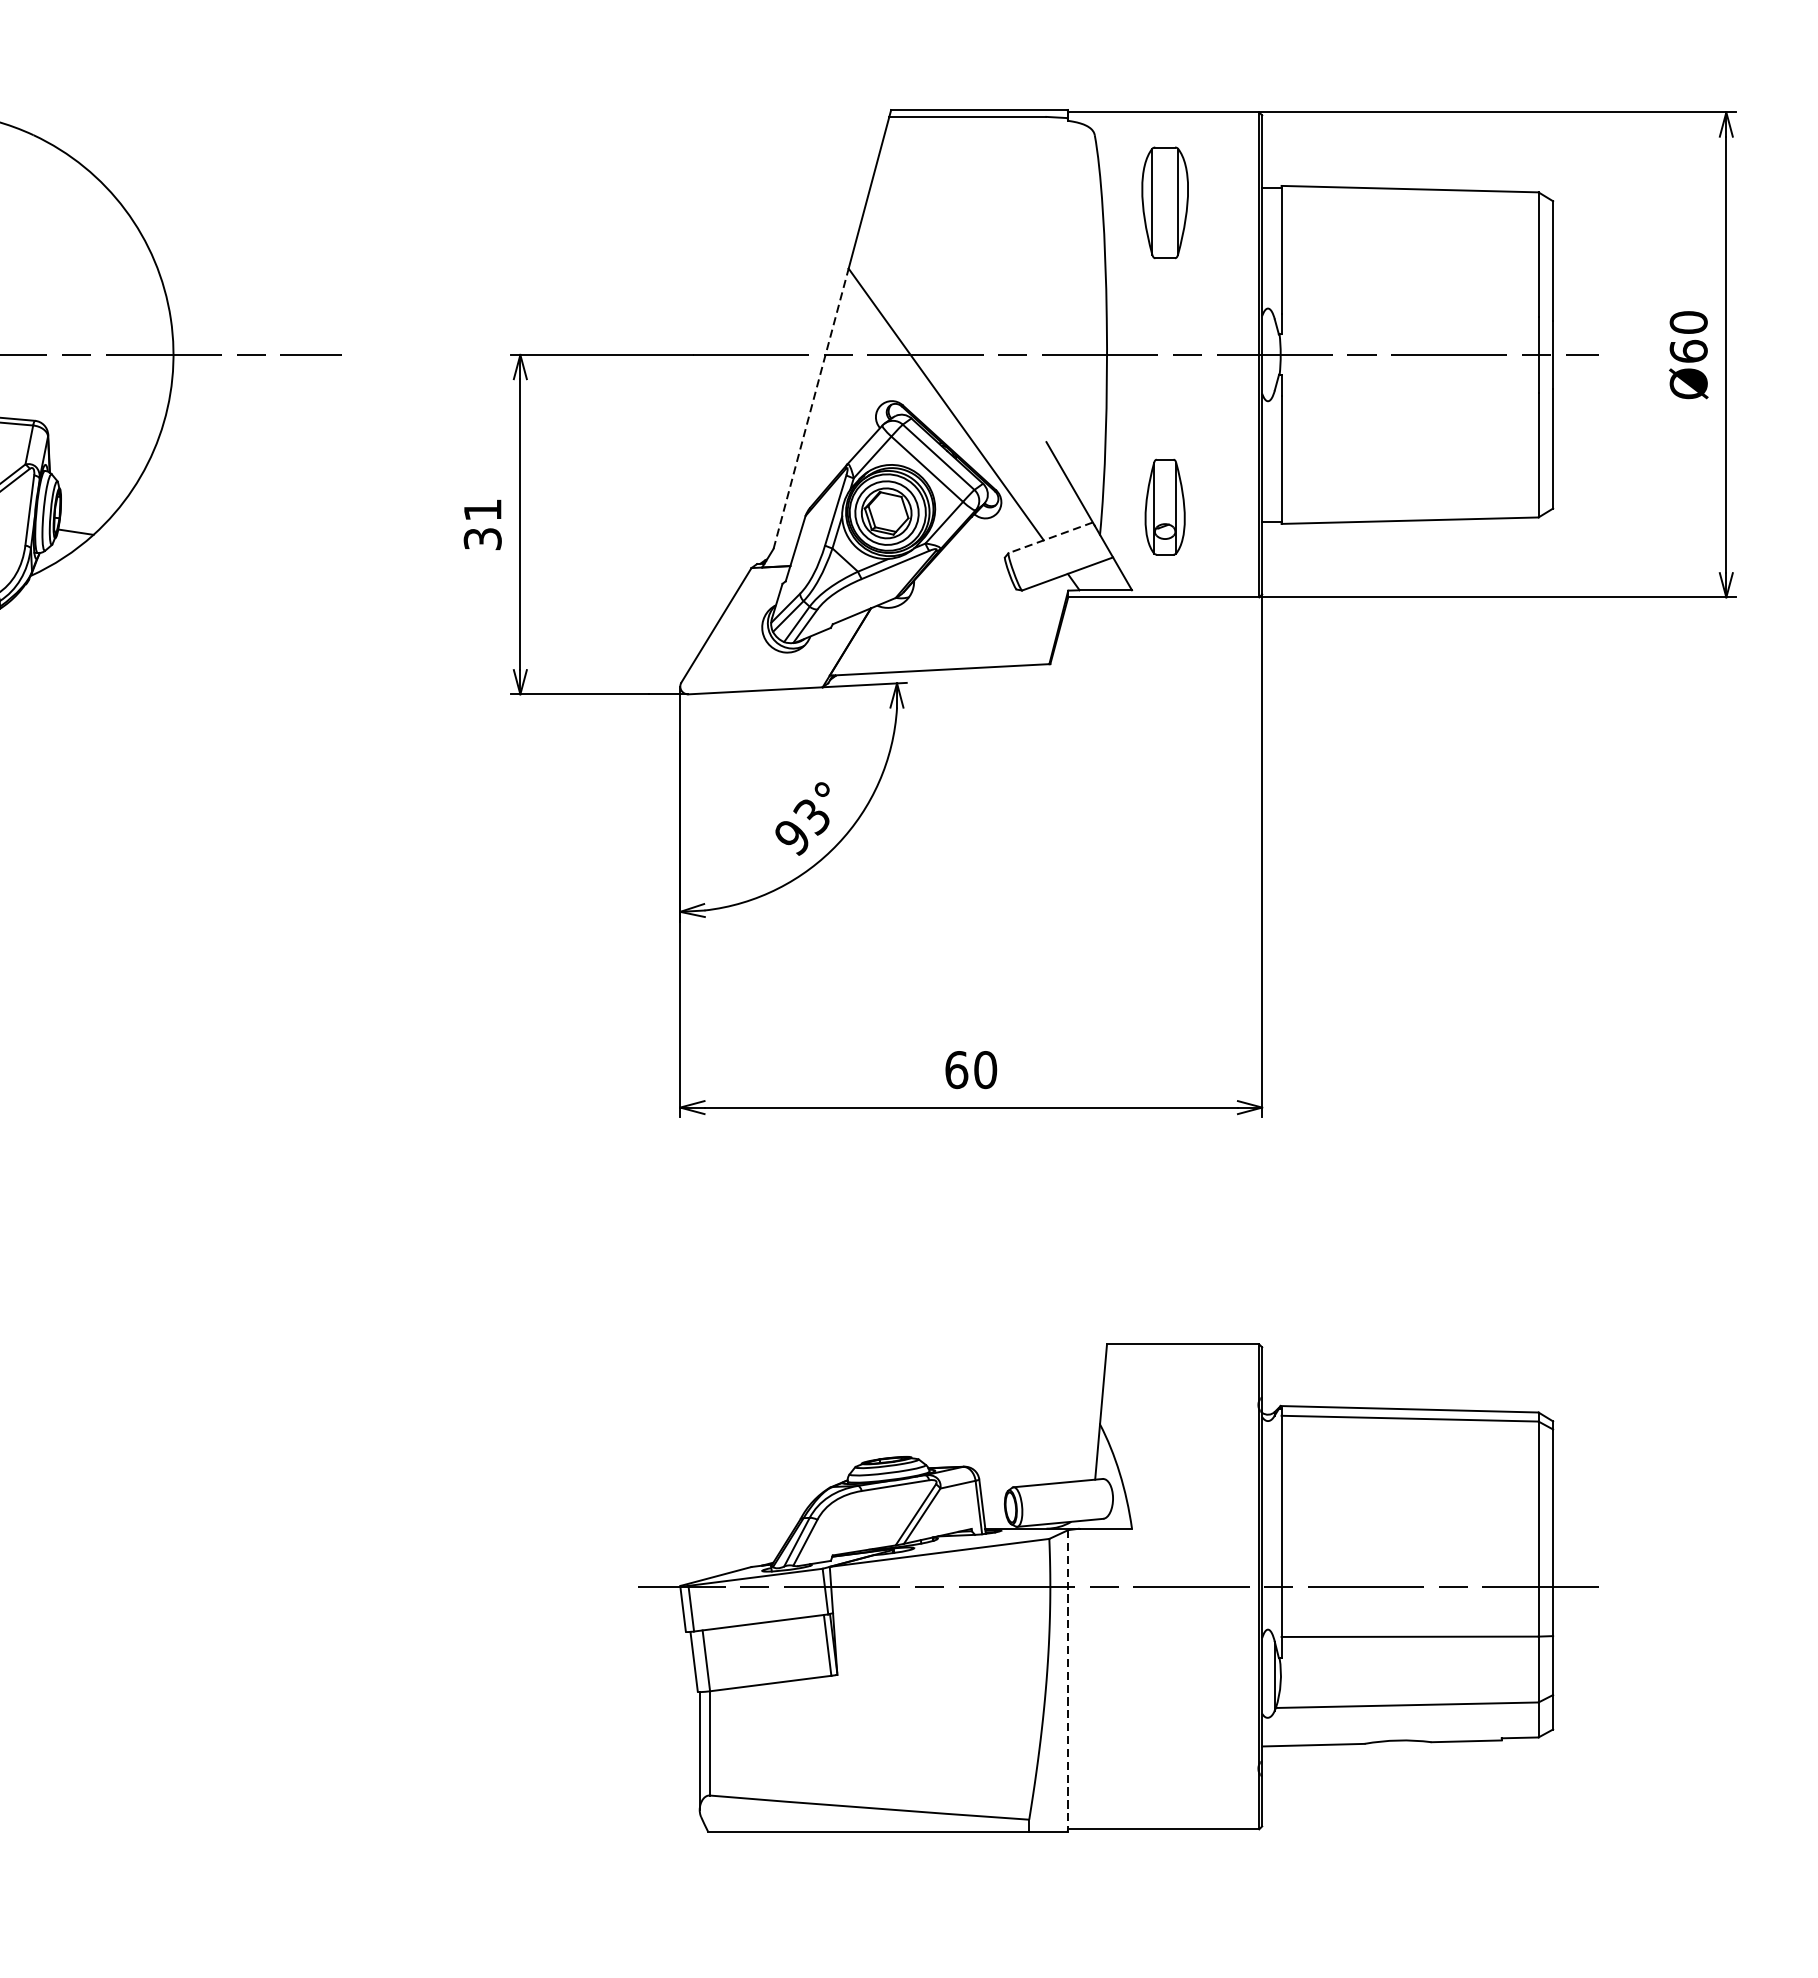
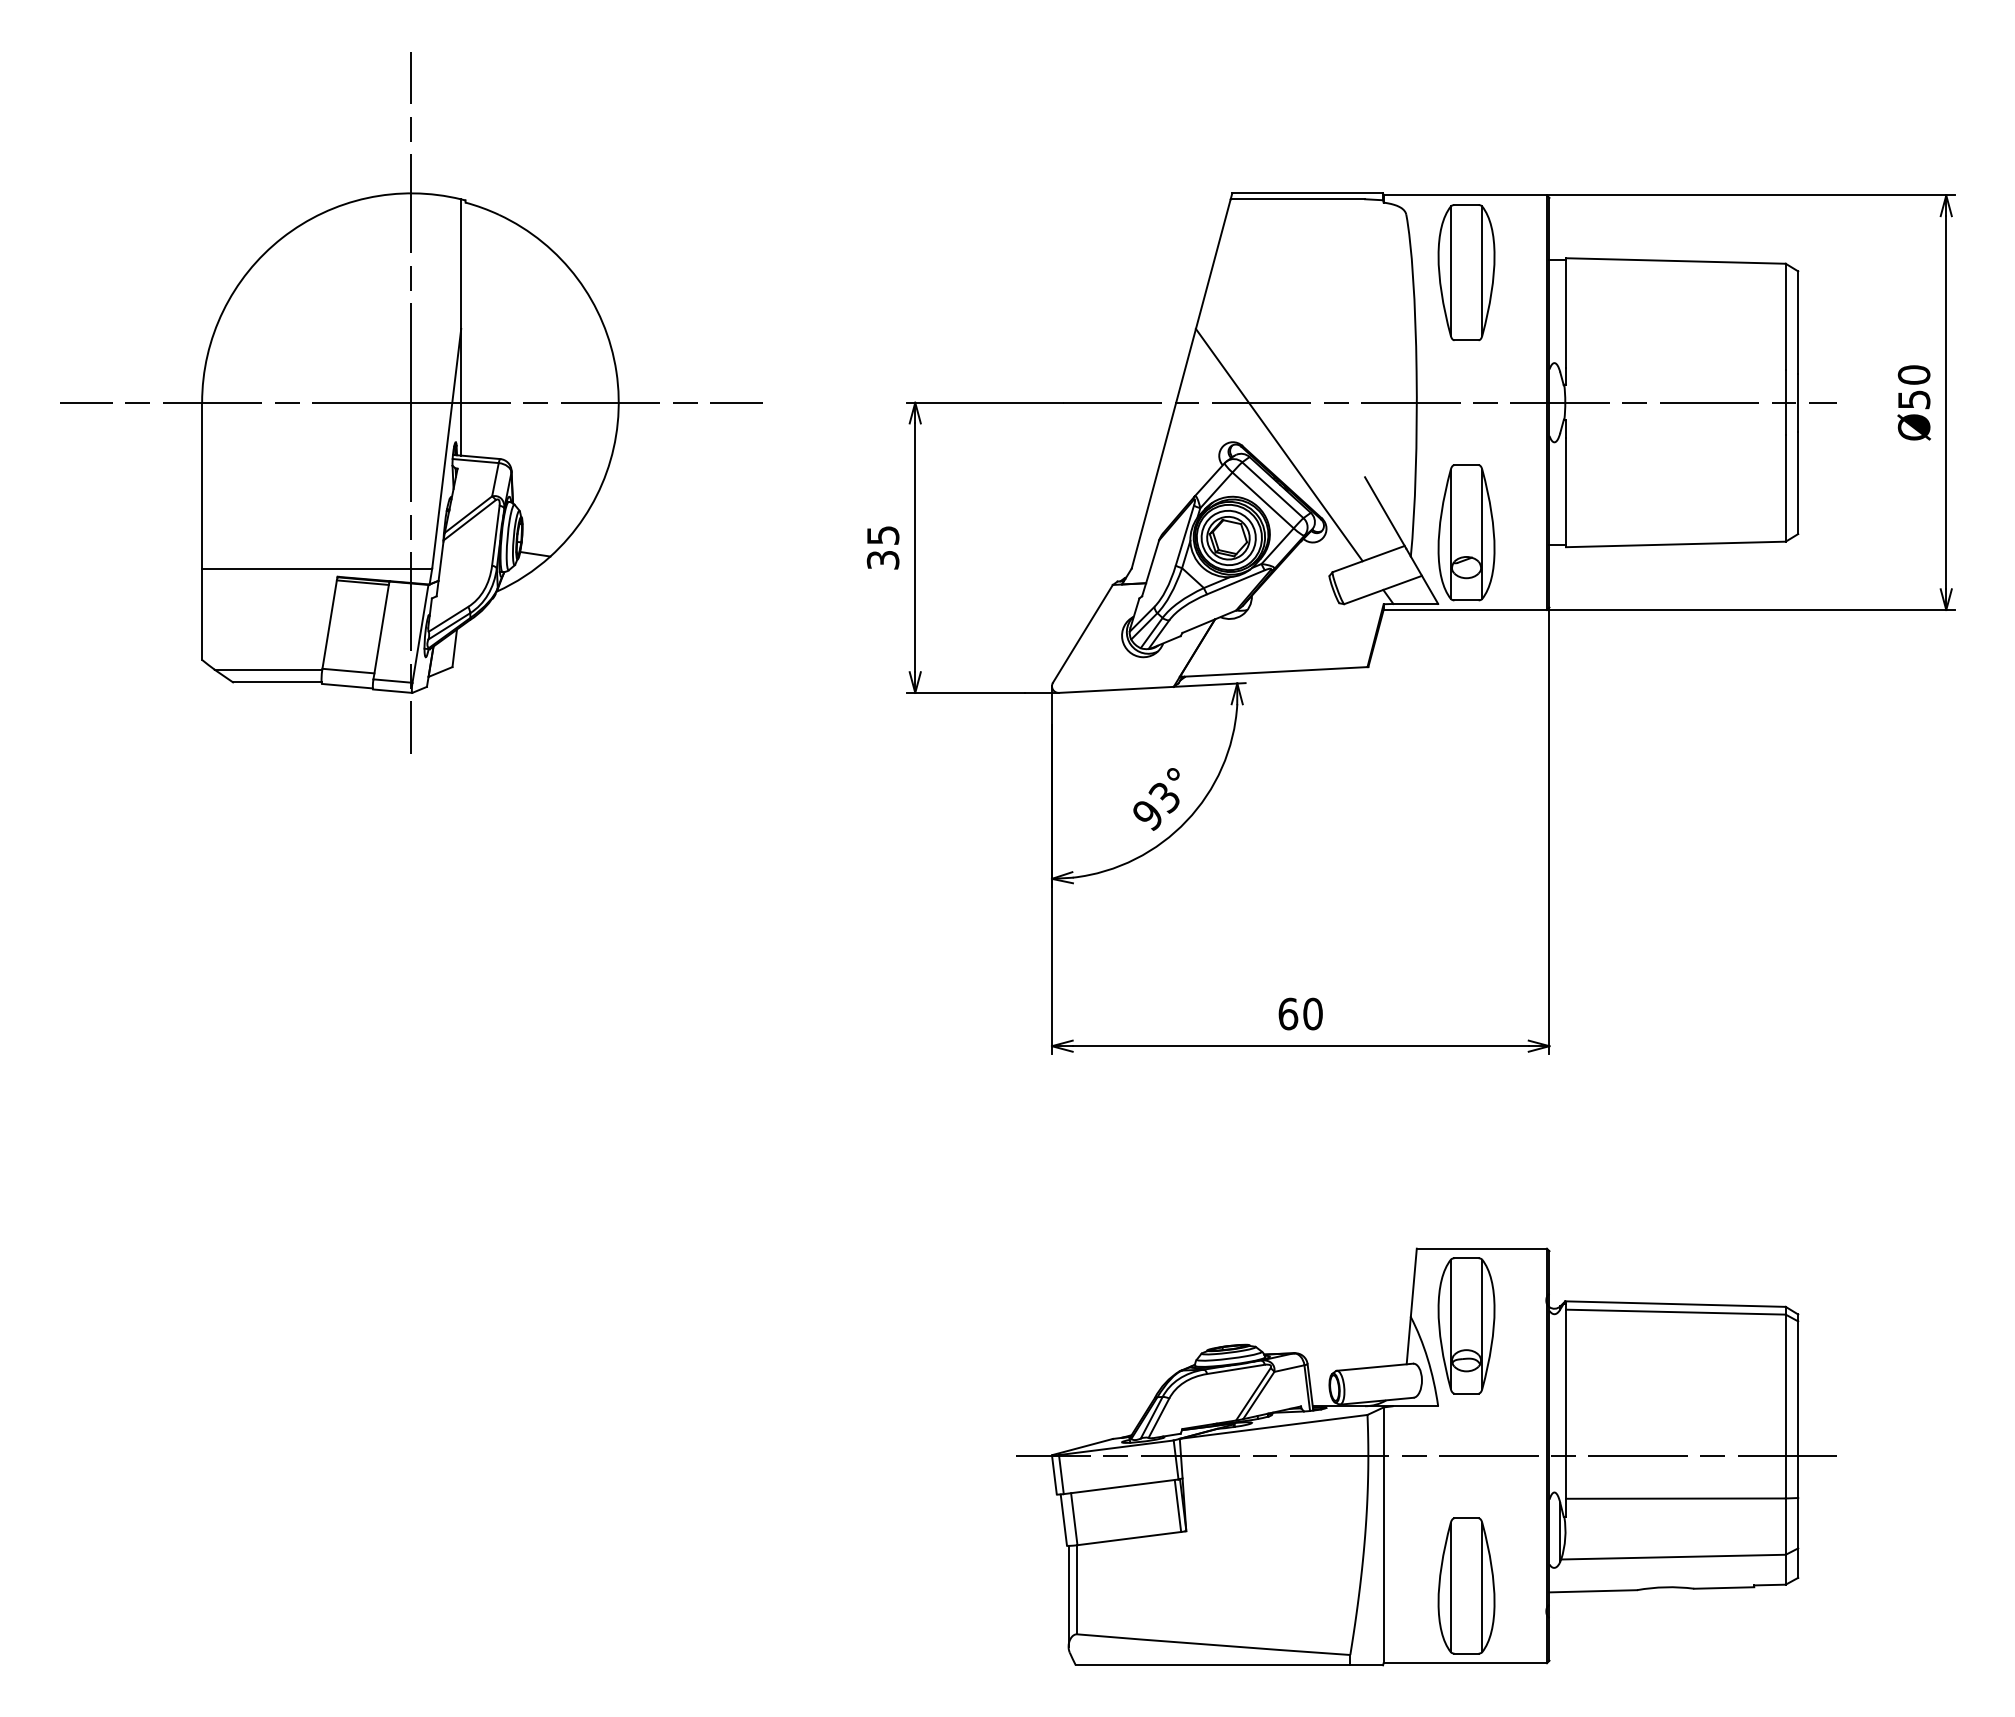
part: (1165, 202) -> (1466, 272), size x1.43
text: (1687, 351) -> (1913, 399), Ø60 -> Ø50
line: (810, 408) -> (1163, 448), dashed -> solid
part: (1165, 506) -> (1466, 532), size x1.67
text: (483, 510) -> (883, 535), 31 -> 35
line: (1050, 538) -> (1368, 559), dashed -> solid
part: (1165, 1434) -> (1466, 1325), added
line: (1068, 1679) -> (1383, 1535), dashed -> solid
part: (1165, 1738) -> (1466, 1585), added

